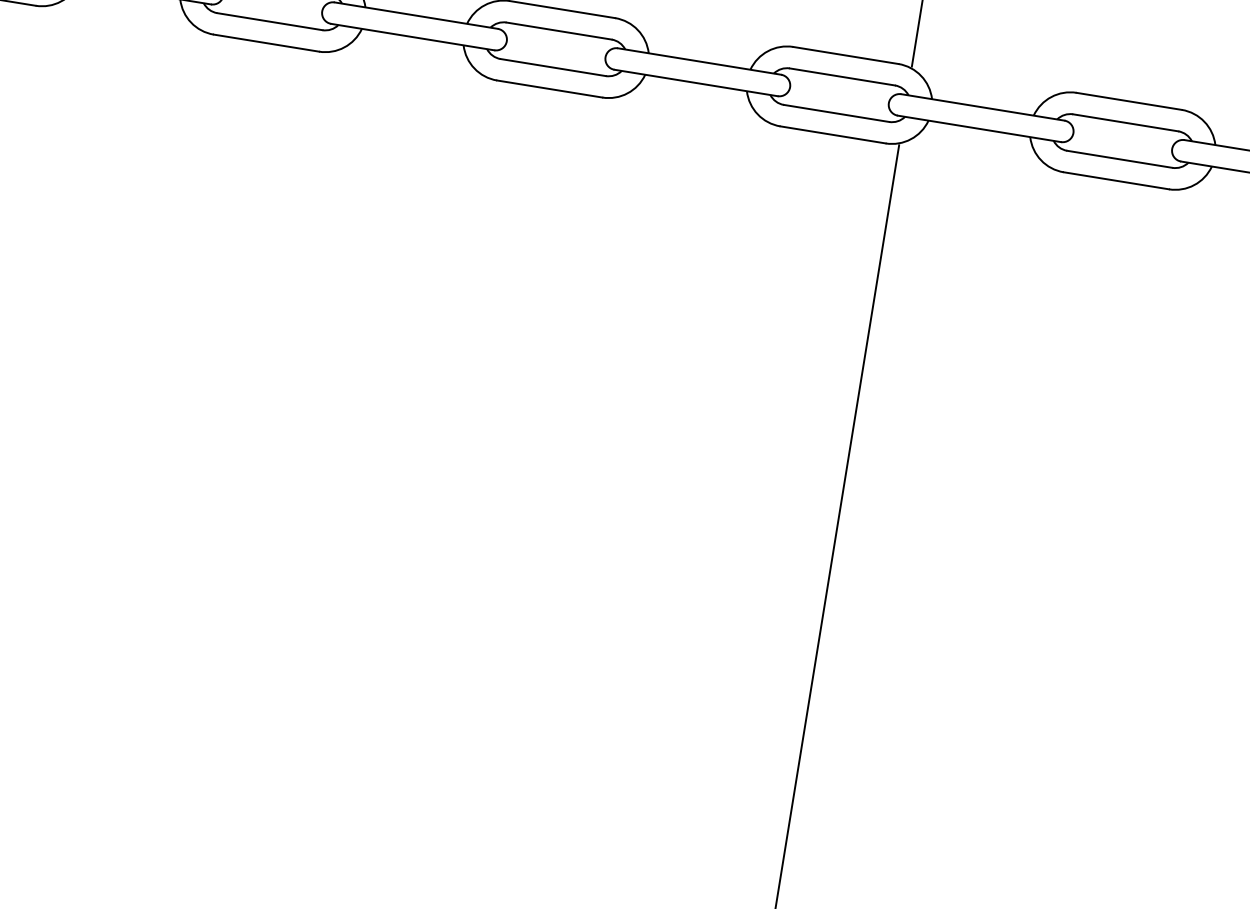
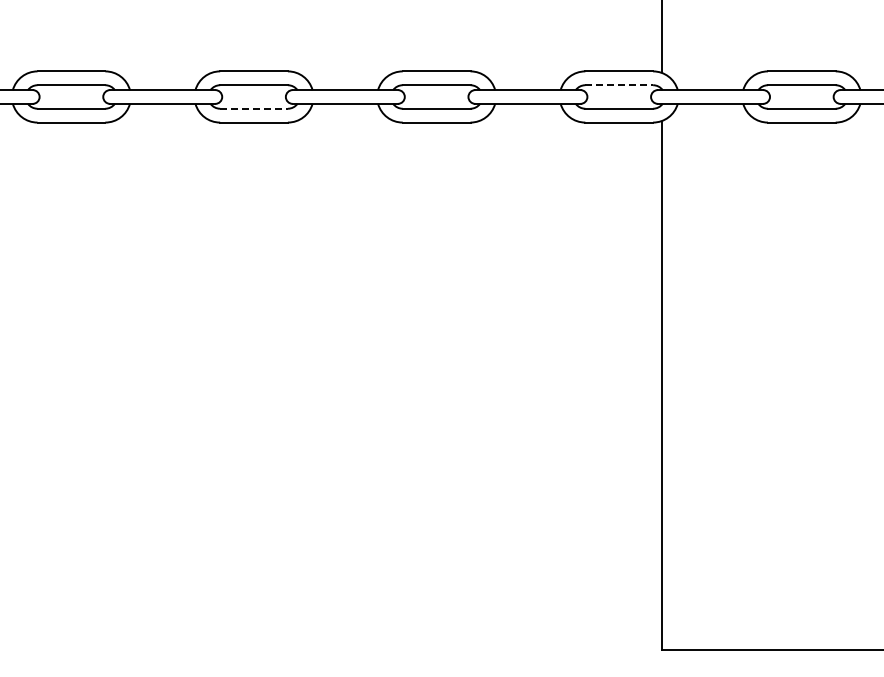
line: (270, 21) -> (254, 108), solid -> dashed
line: (842, 77) -> (619, 85), solid -> dashed

